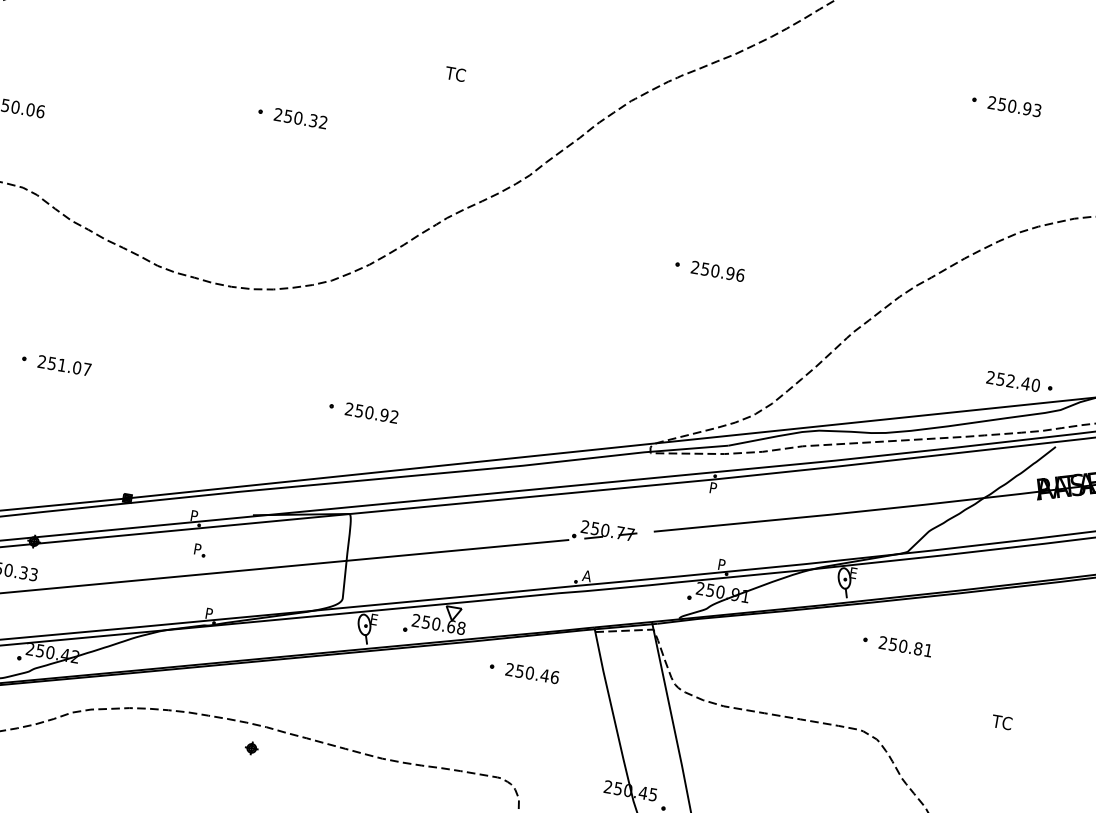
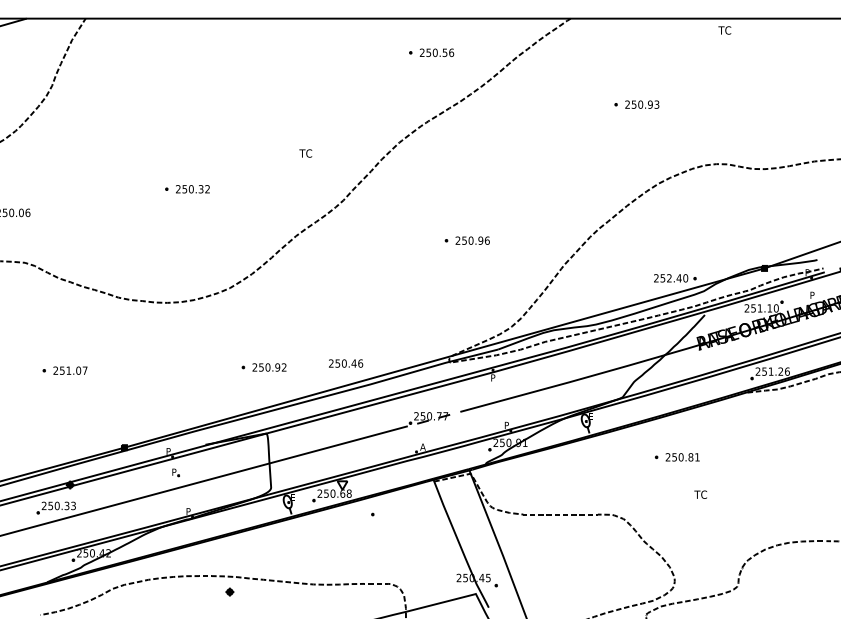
text: (455, 74) -> (305, 153), moved
part: (896, 645) -> (676, 457), moved
text: (533, 673) -> (346, 363), moved

